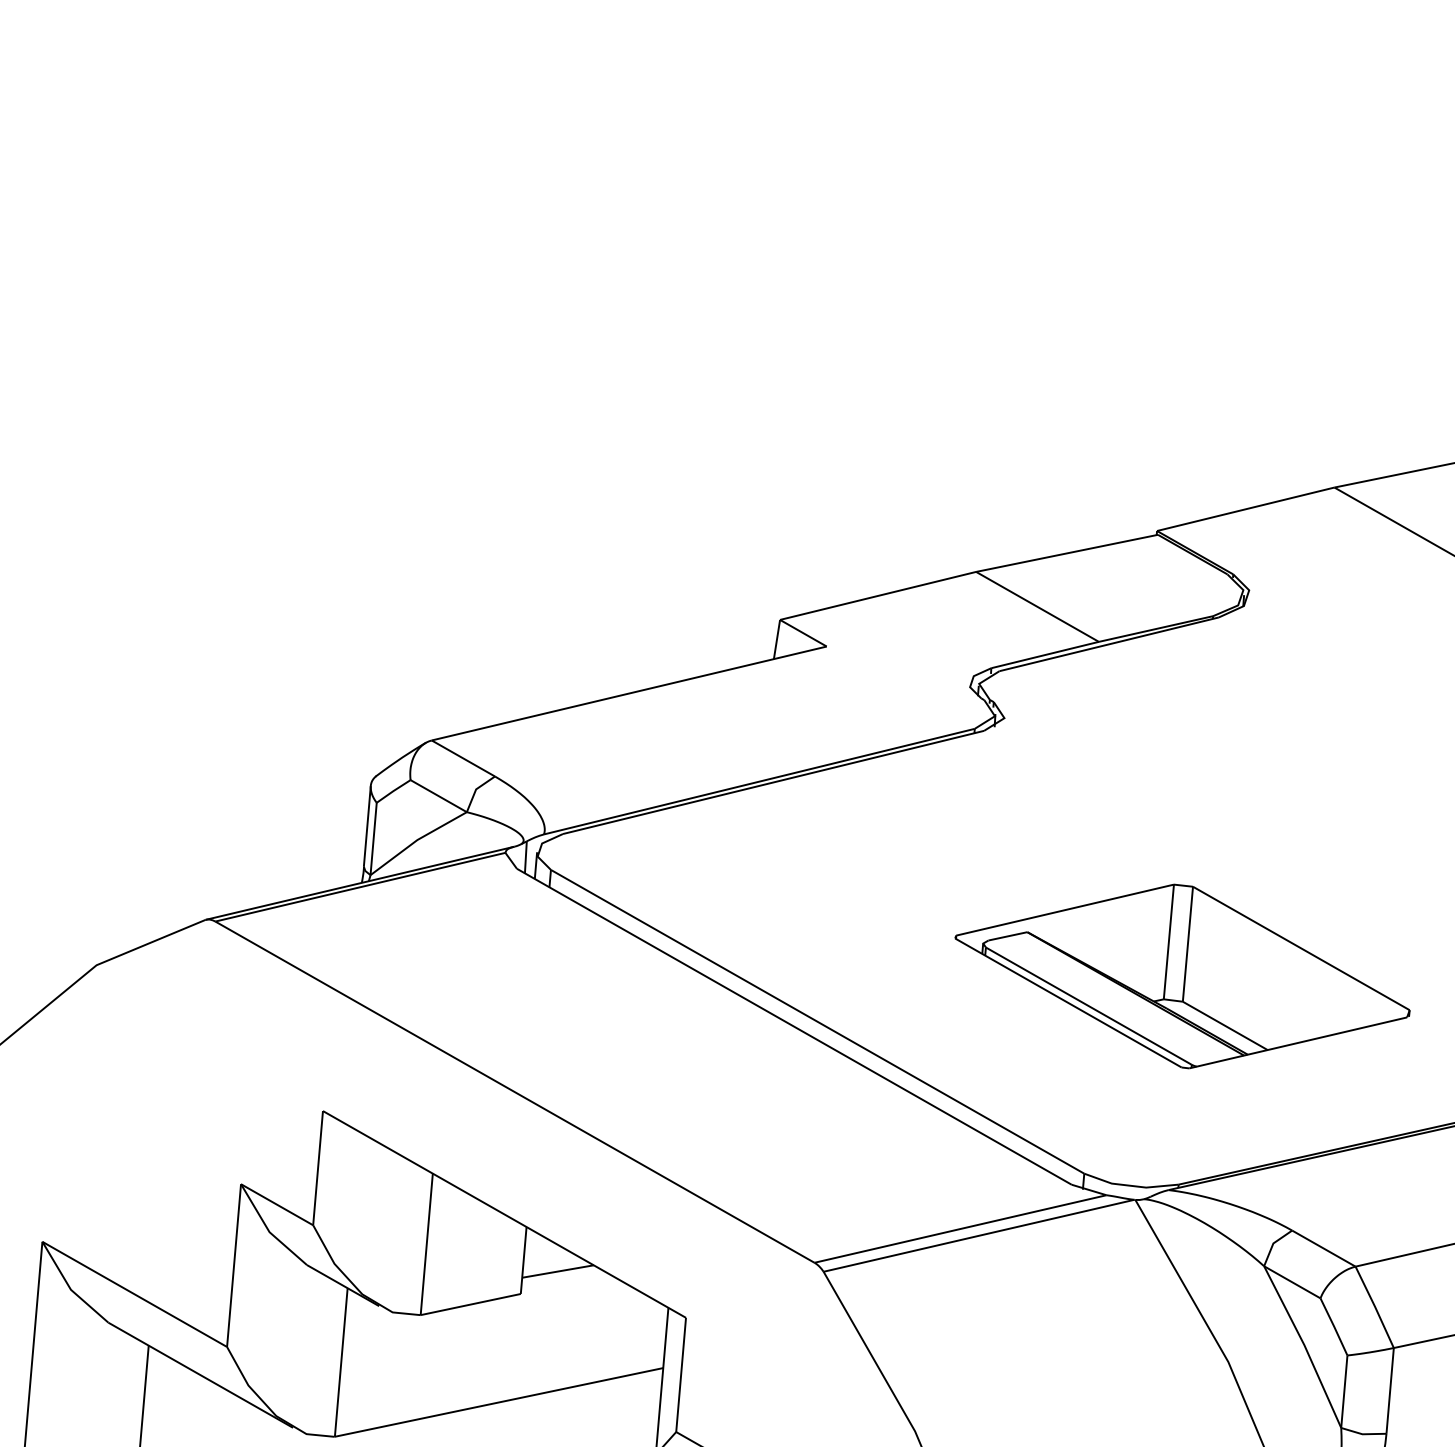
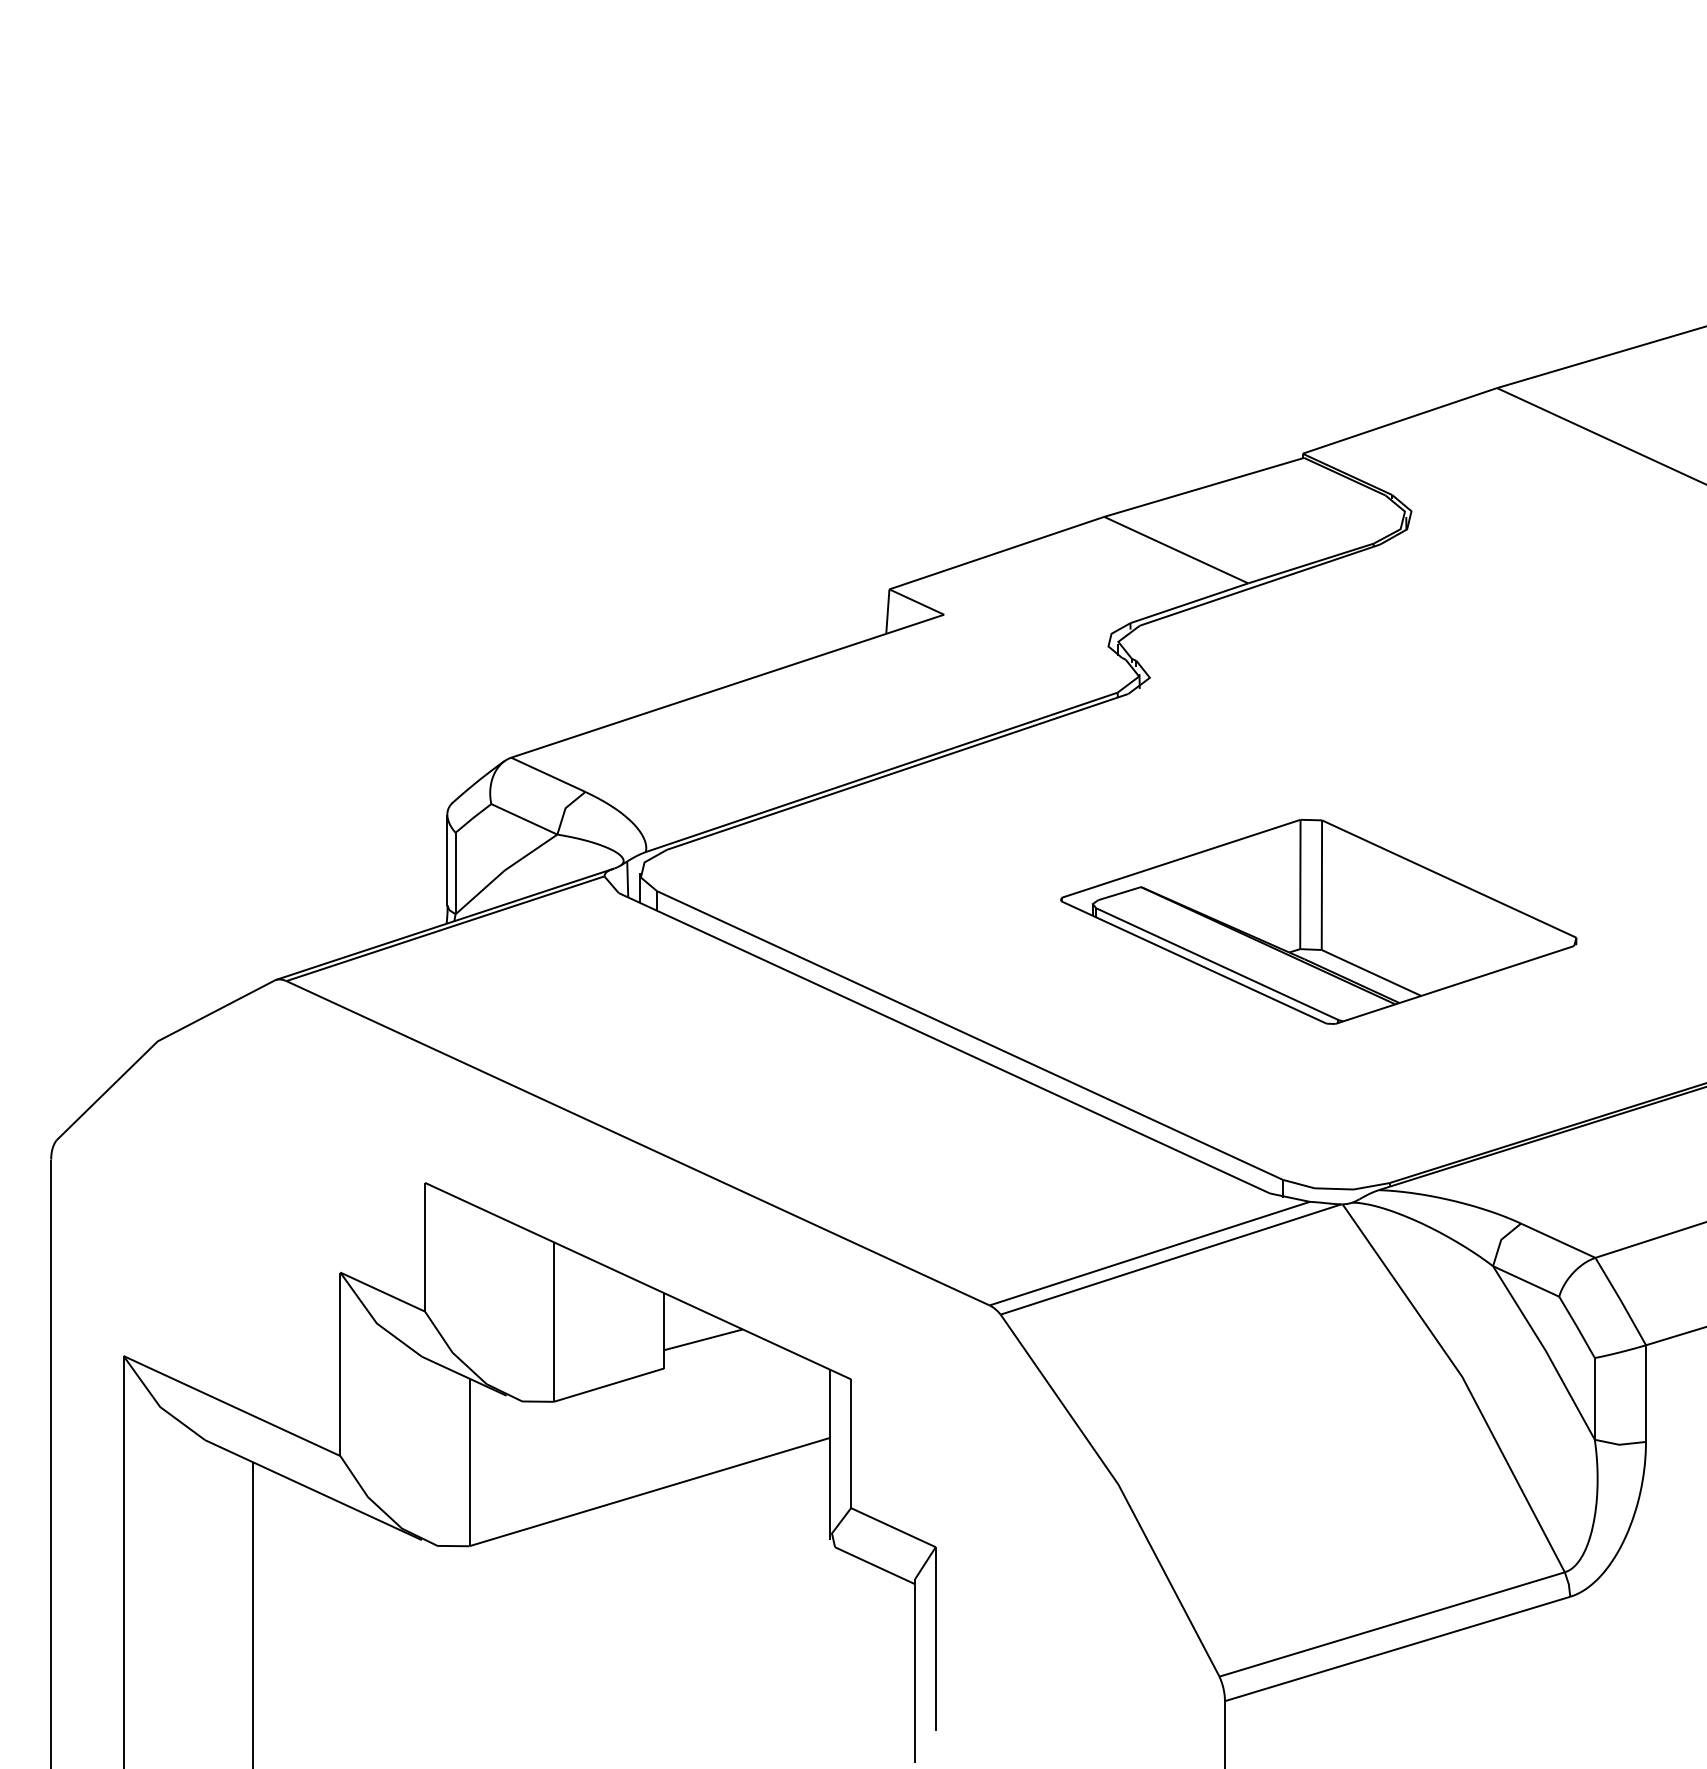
part: (1182, 976) -> (1318, 921), moved

